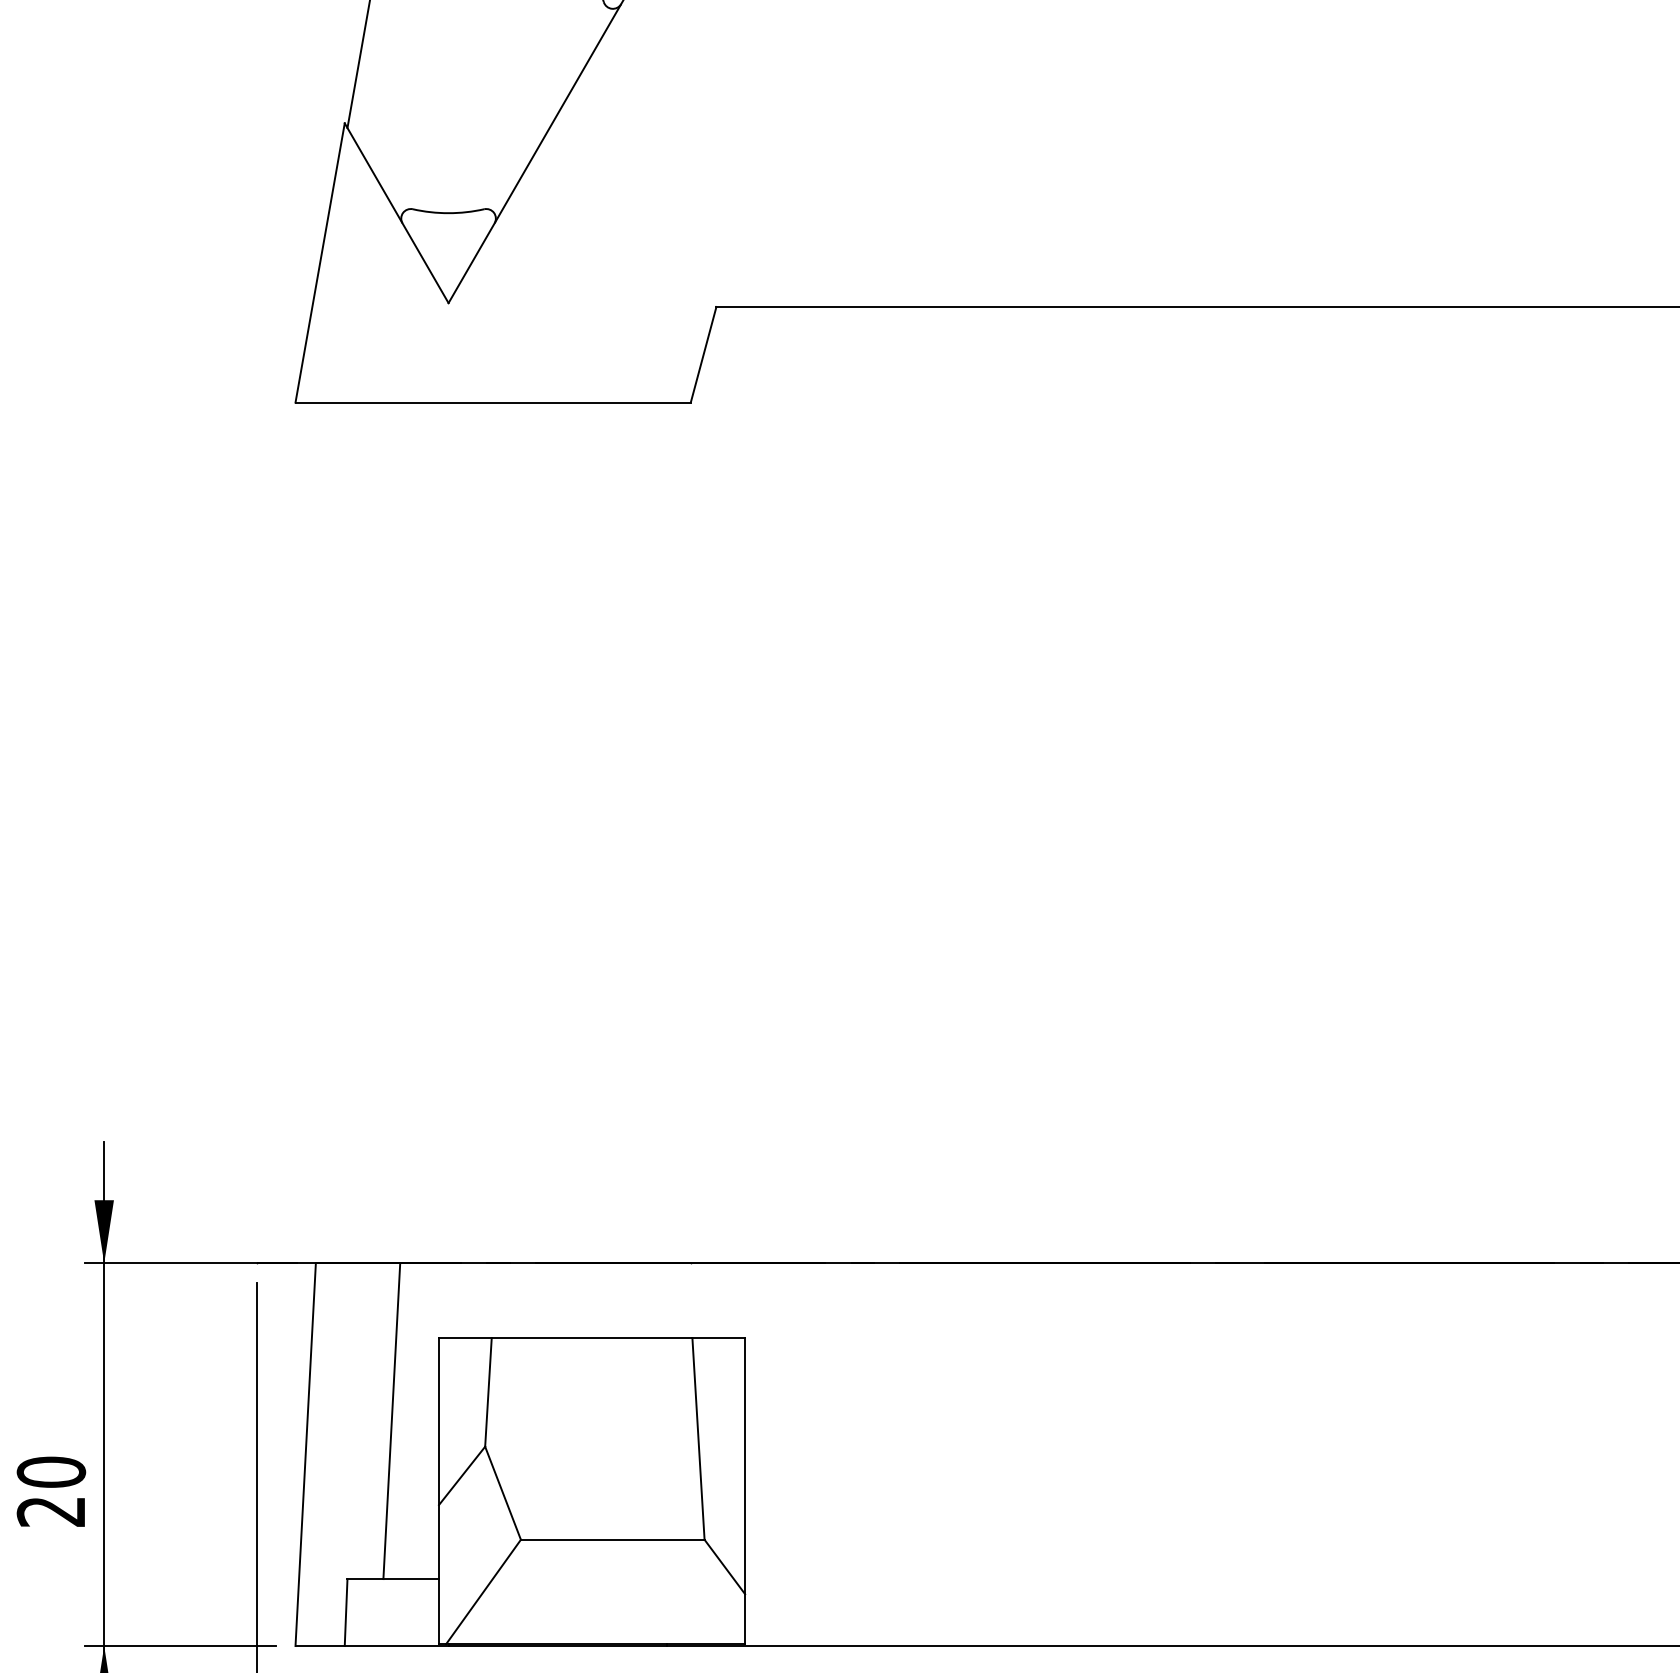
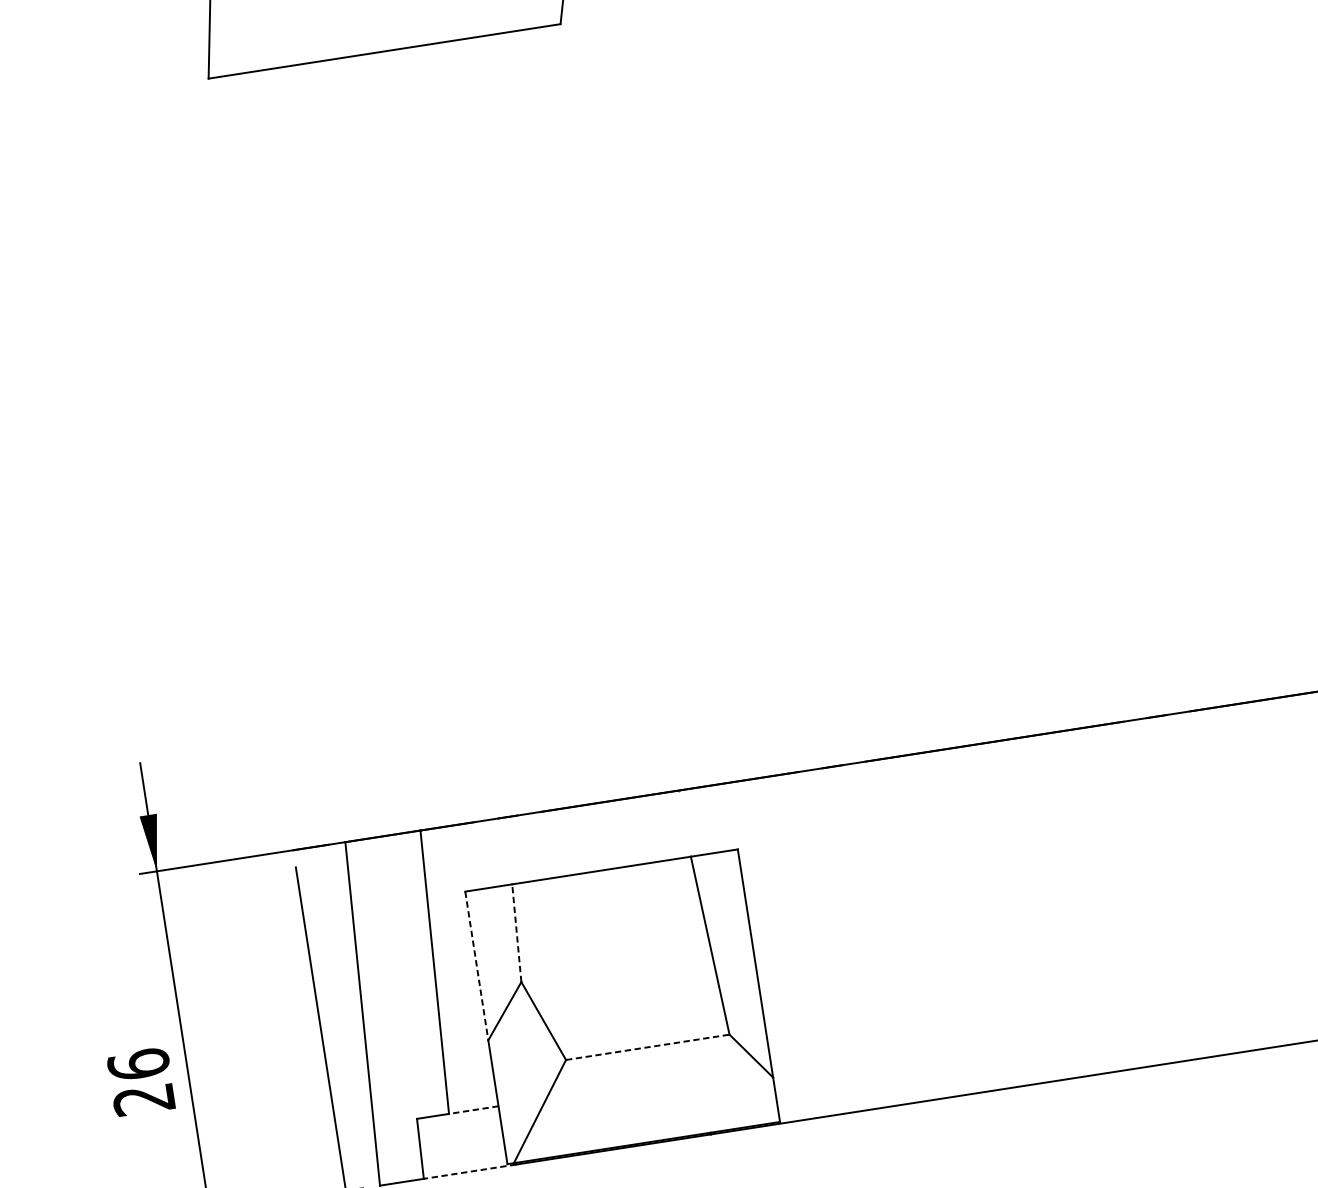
line: (488, 1391) -> (516, 932), solid -> dashed
line: (439, 1421) -> (477, 965), solid -> dashed
text: (50, 1471) -> (137, 1064), 20 -> 26
line: (612, 1539) -> (647, 1047), solid -> dashed
line: (411, 1579) -> (474, 1110), solid -> dashed
line: (396, 1646) -> (469, 1172), solid -> dashed

